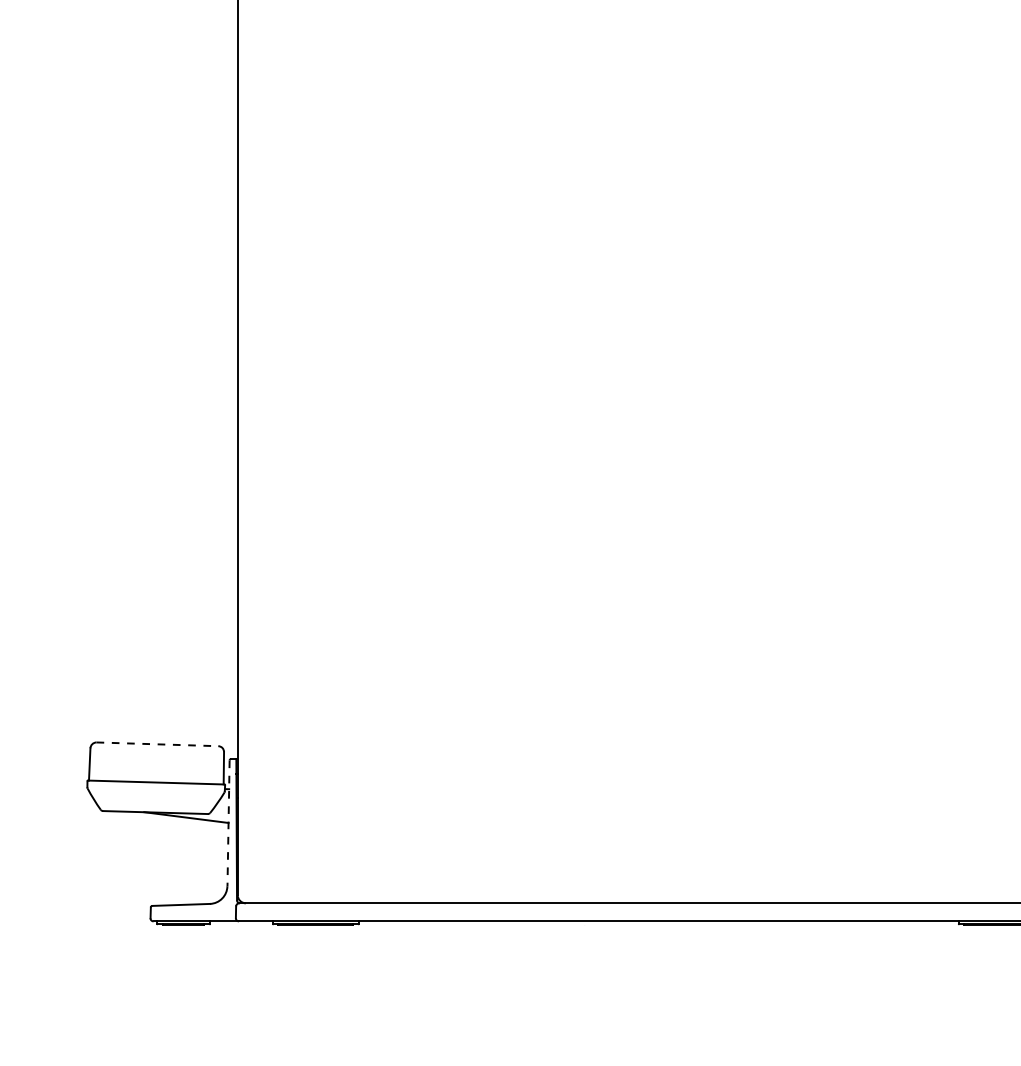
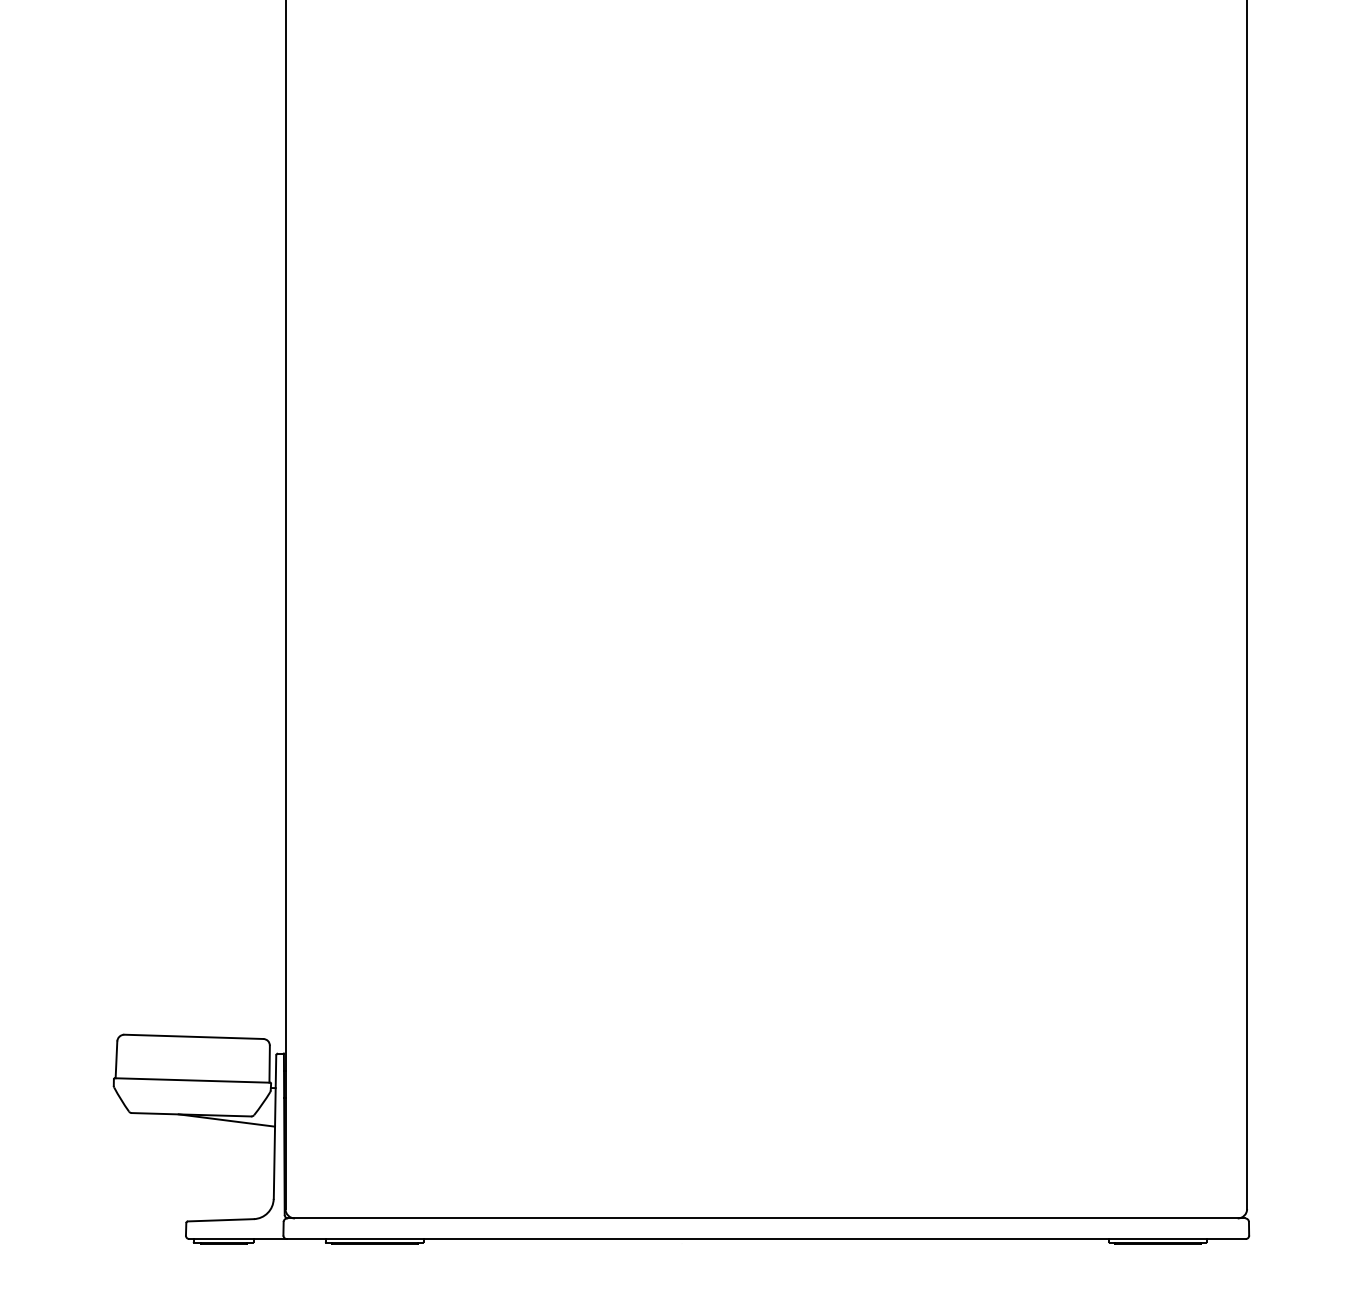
line: (157, 744) -> (193, 1036), dashed -> solid
line: (228, 823) -> (275, 1127), dashed -> solid

